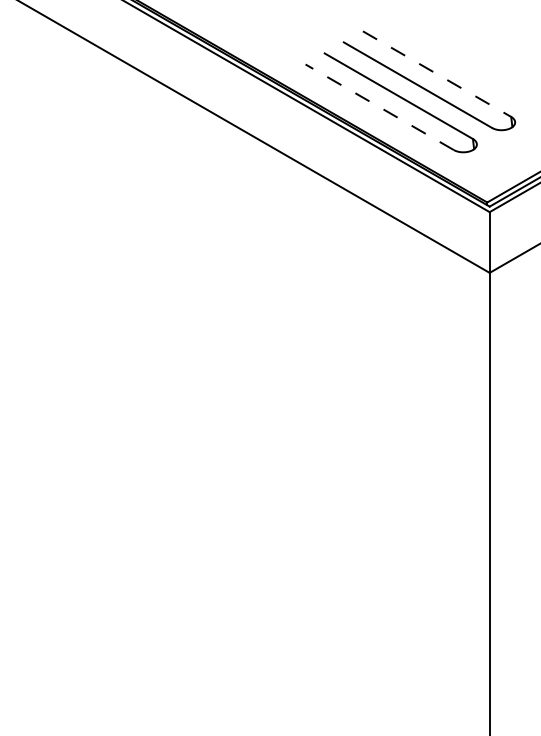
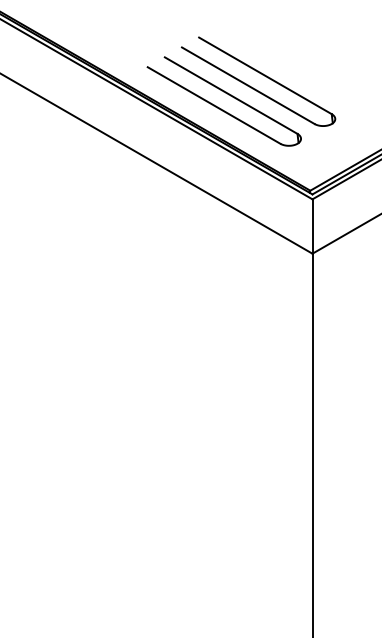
line: (437, 74) -> (265, 76), dashed -> solid
line: (379, 107) -> (213, 105), dashed -> solid

